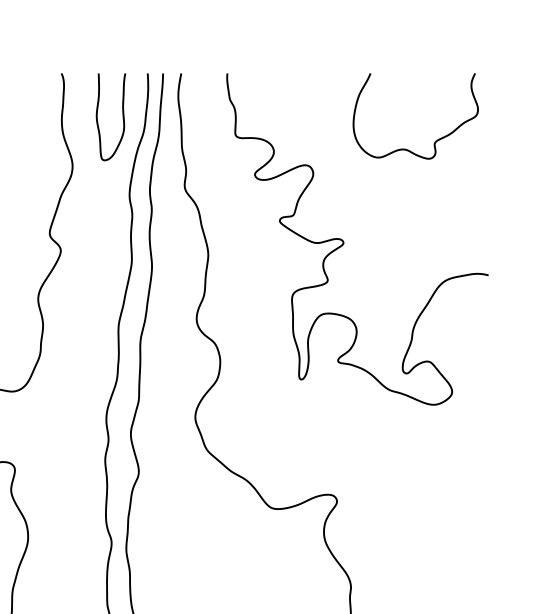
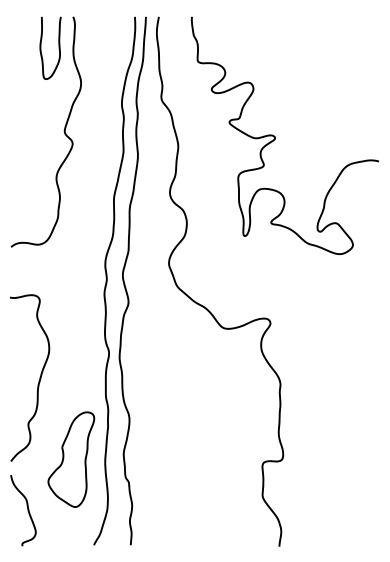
curve: (122, 116) -> (58, 47), moved
curve: (437, 138) -> (342, 63), removed

